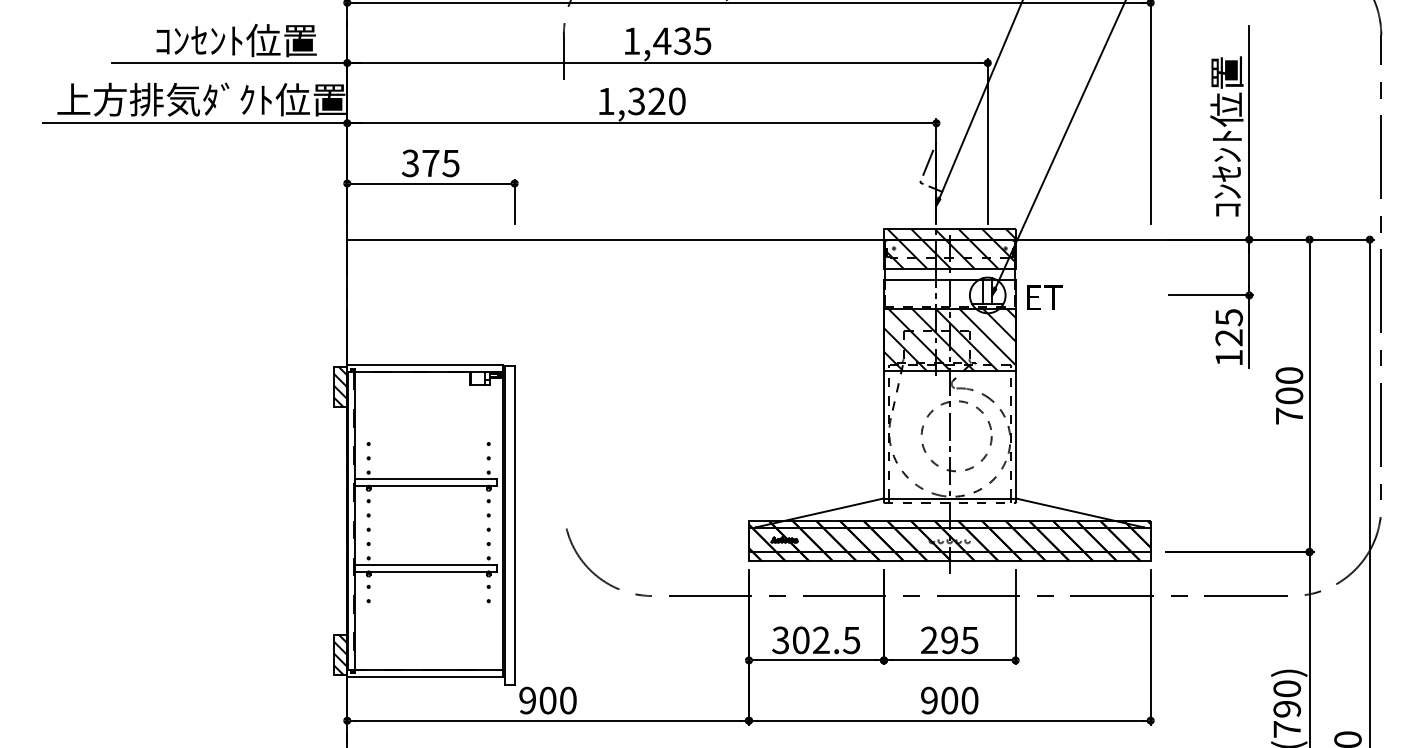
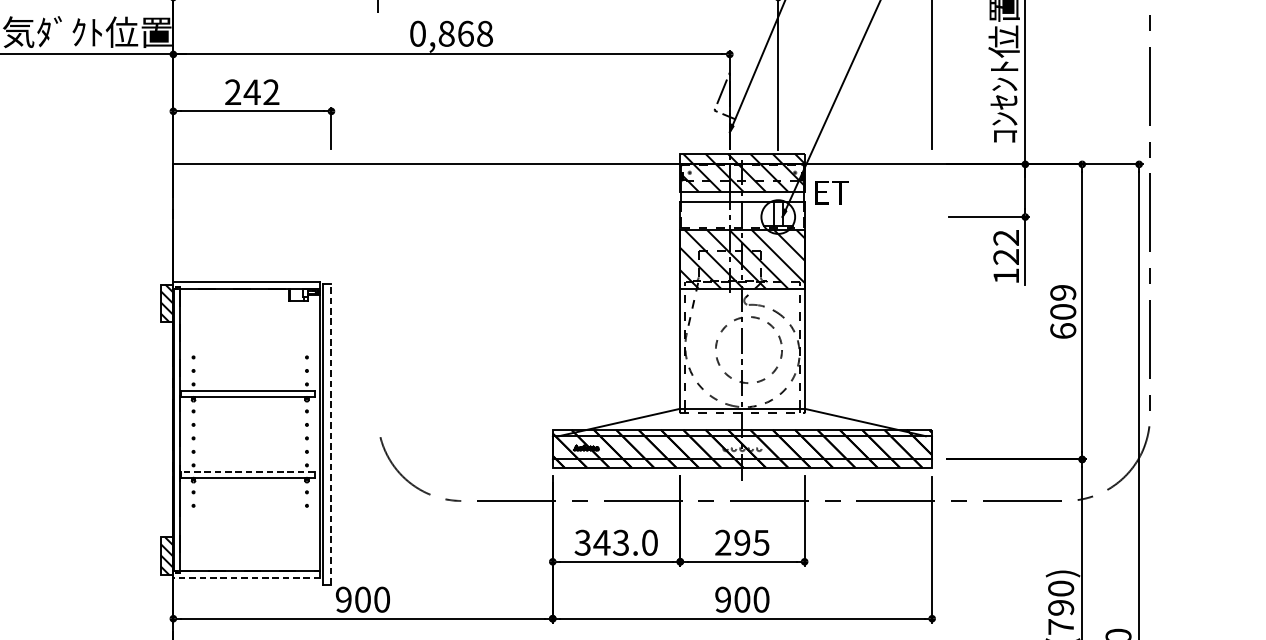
text: (641, 101) -> (451, 33), 1,320 -> 0,868
text: (430, 163) -> (251, 92), 375 -> 242
text: (1044, 297) -> (831, 192), moved
text: (1228, 317) -> (1005, 237), 125 -> 122
text: (1289, 395) -> (1063, 311), 700 -> 609
line: (514, 524) -> (331, 433), solid -> dashed
line: (425, 564) -> (247, 471), solid -> dashed
text: (825, 640) -> (625, 542), 302.5 -> 343.0
line: (425, 677) -> (247, 577), solid -> dashed

